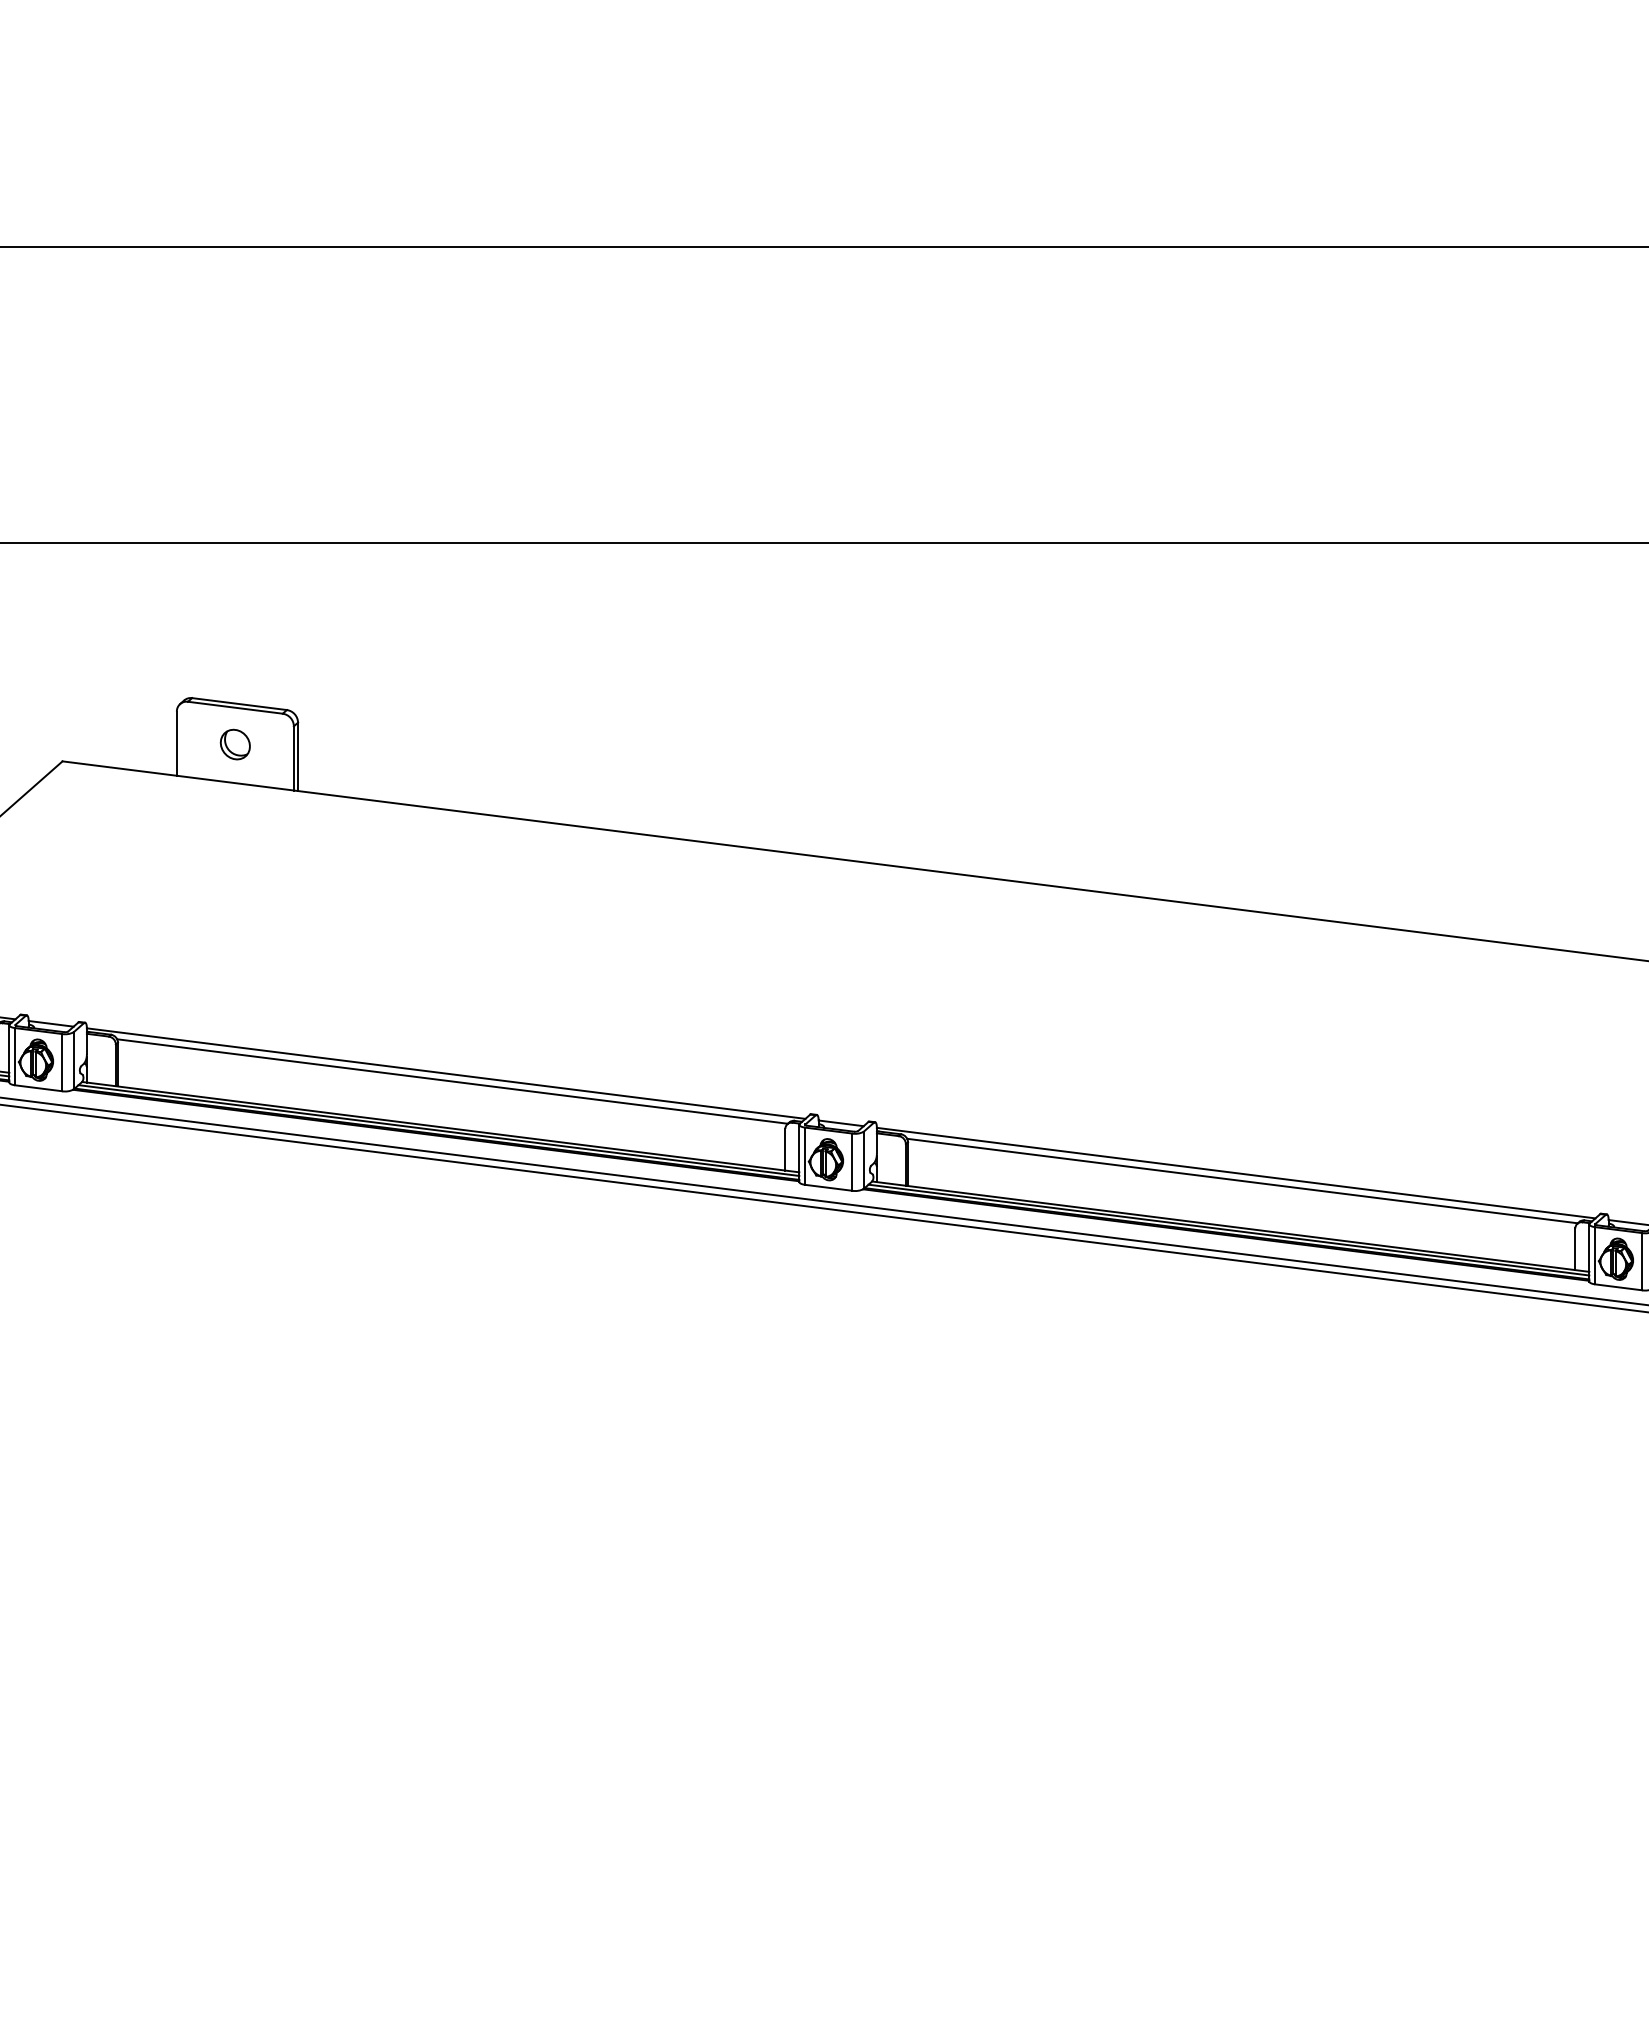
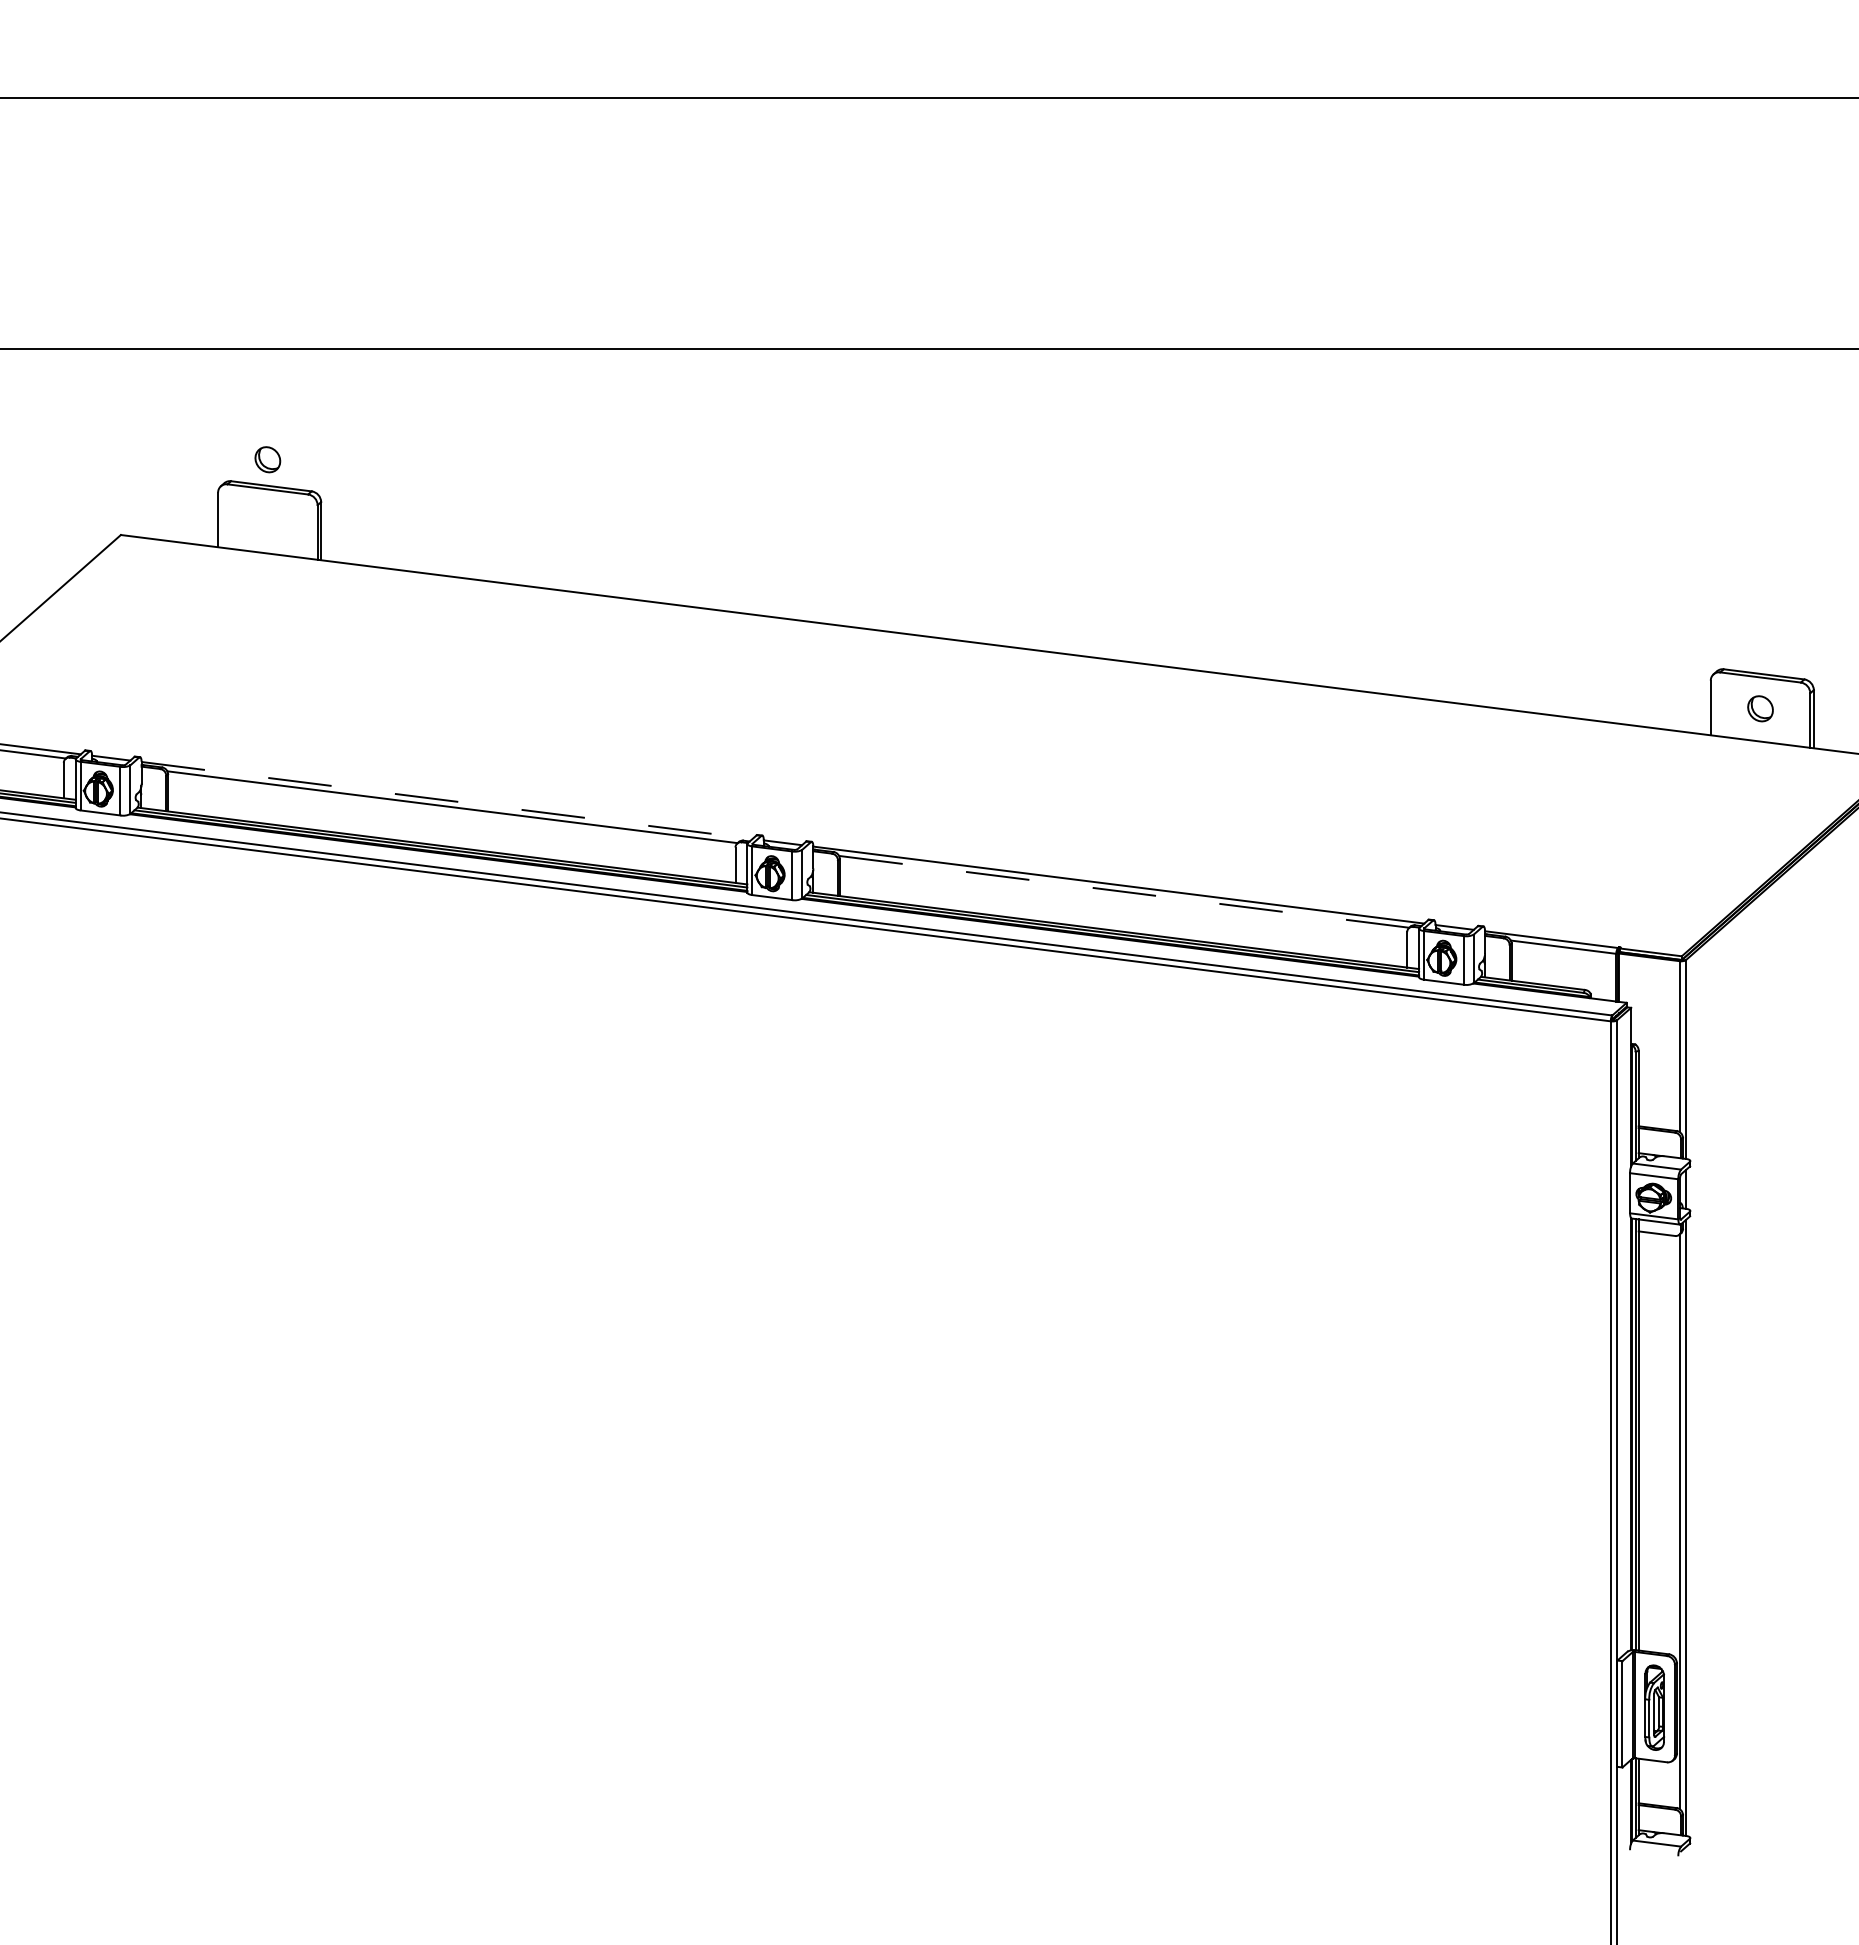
part: (234, 744) -> (267, 459), moved
line: (446, 1073) -> (447, 800), solid -> dashed
line: (1241, 1180) -> (1123, 891), solid -> dashed

